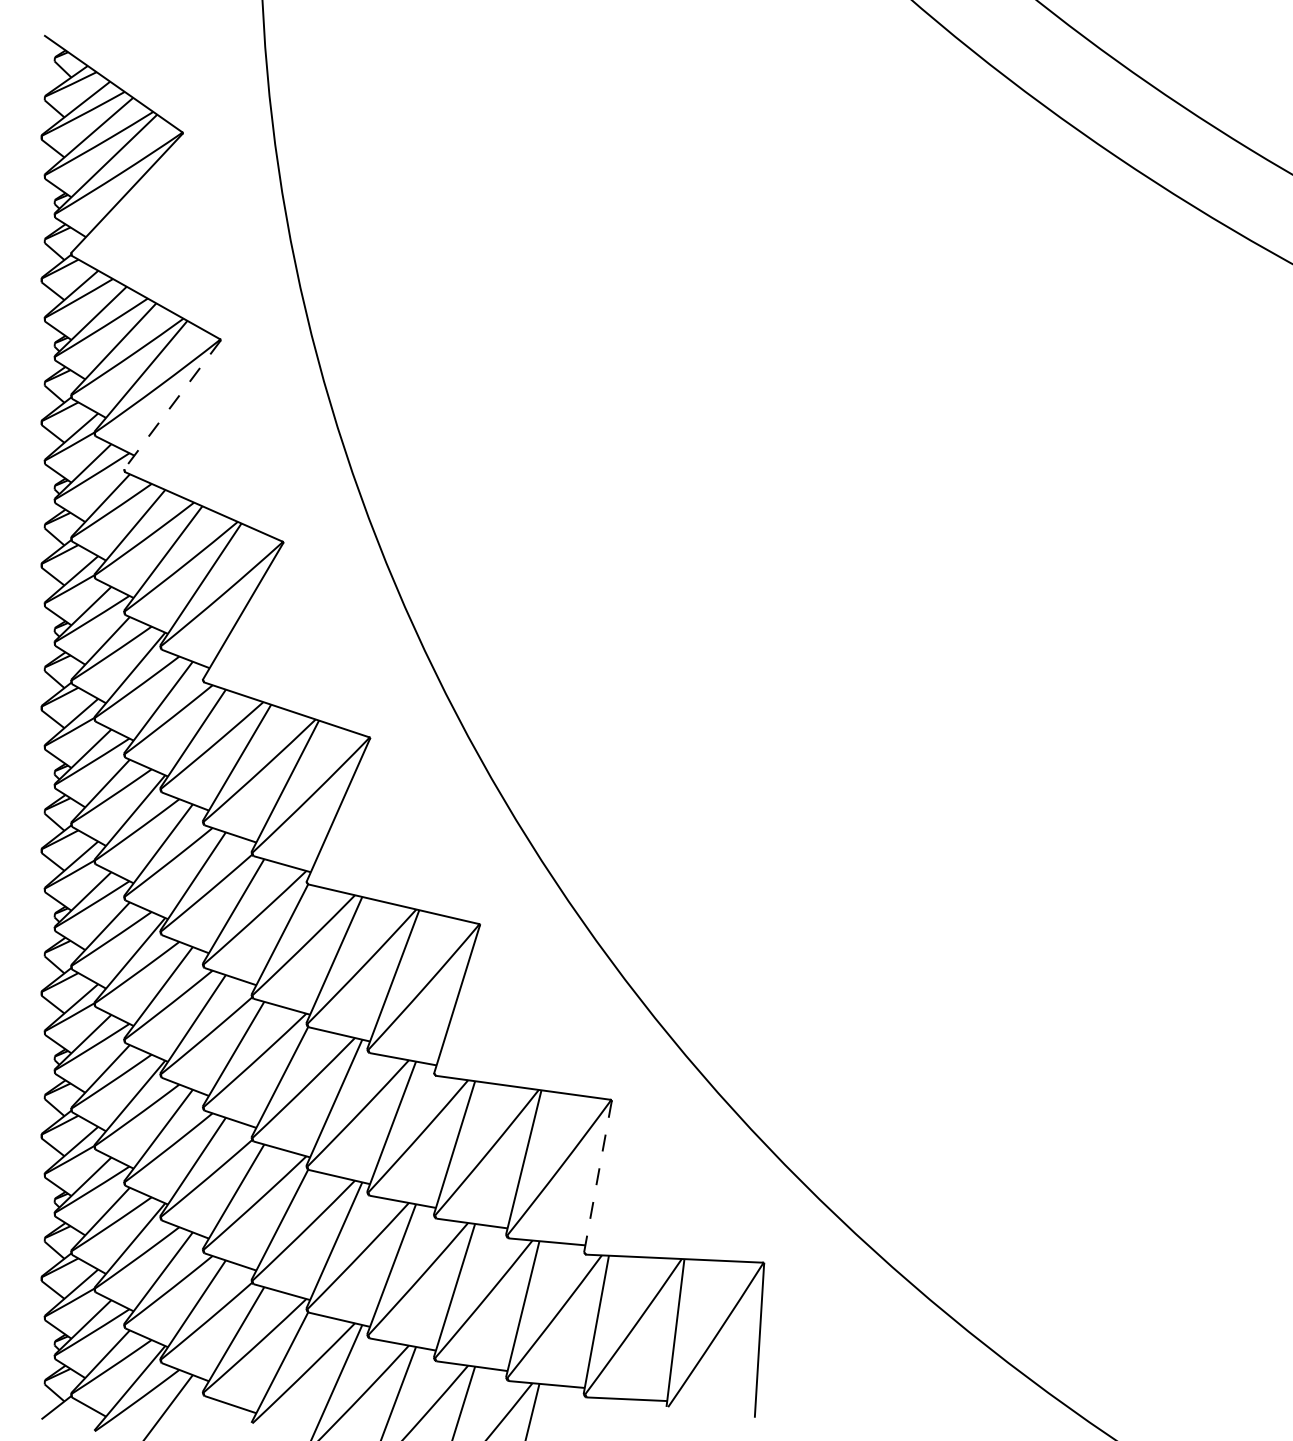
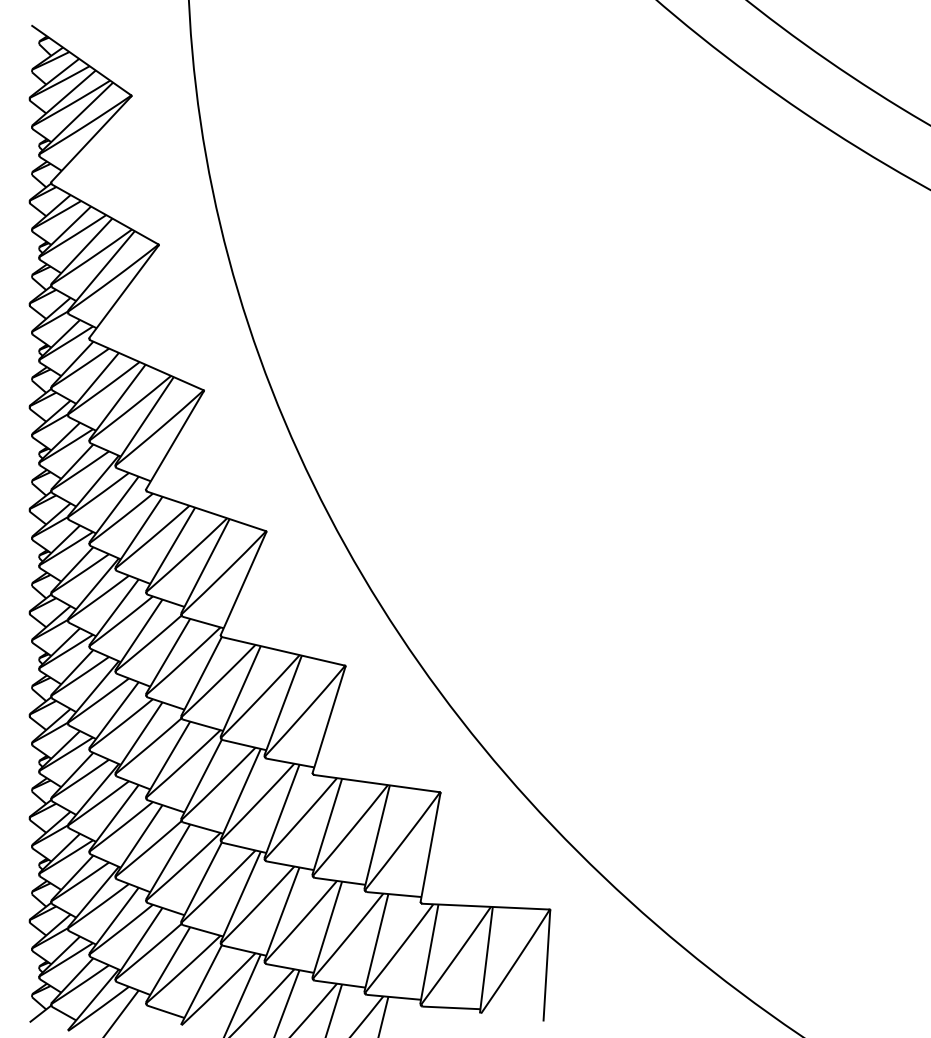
line: (173, 404) -> (124, 291), dashed -> solid
line: (597, 1177) -> (430, 848), dashed -> solid

